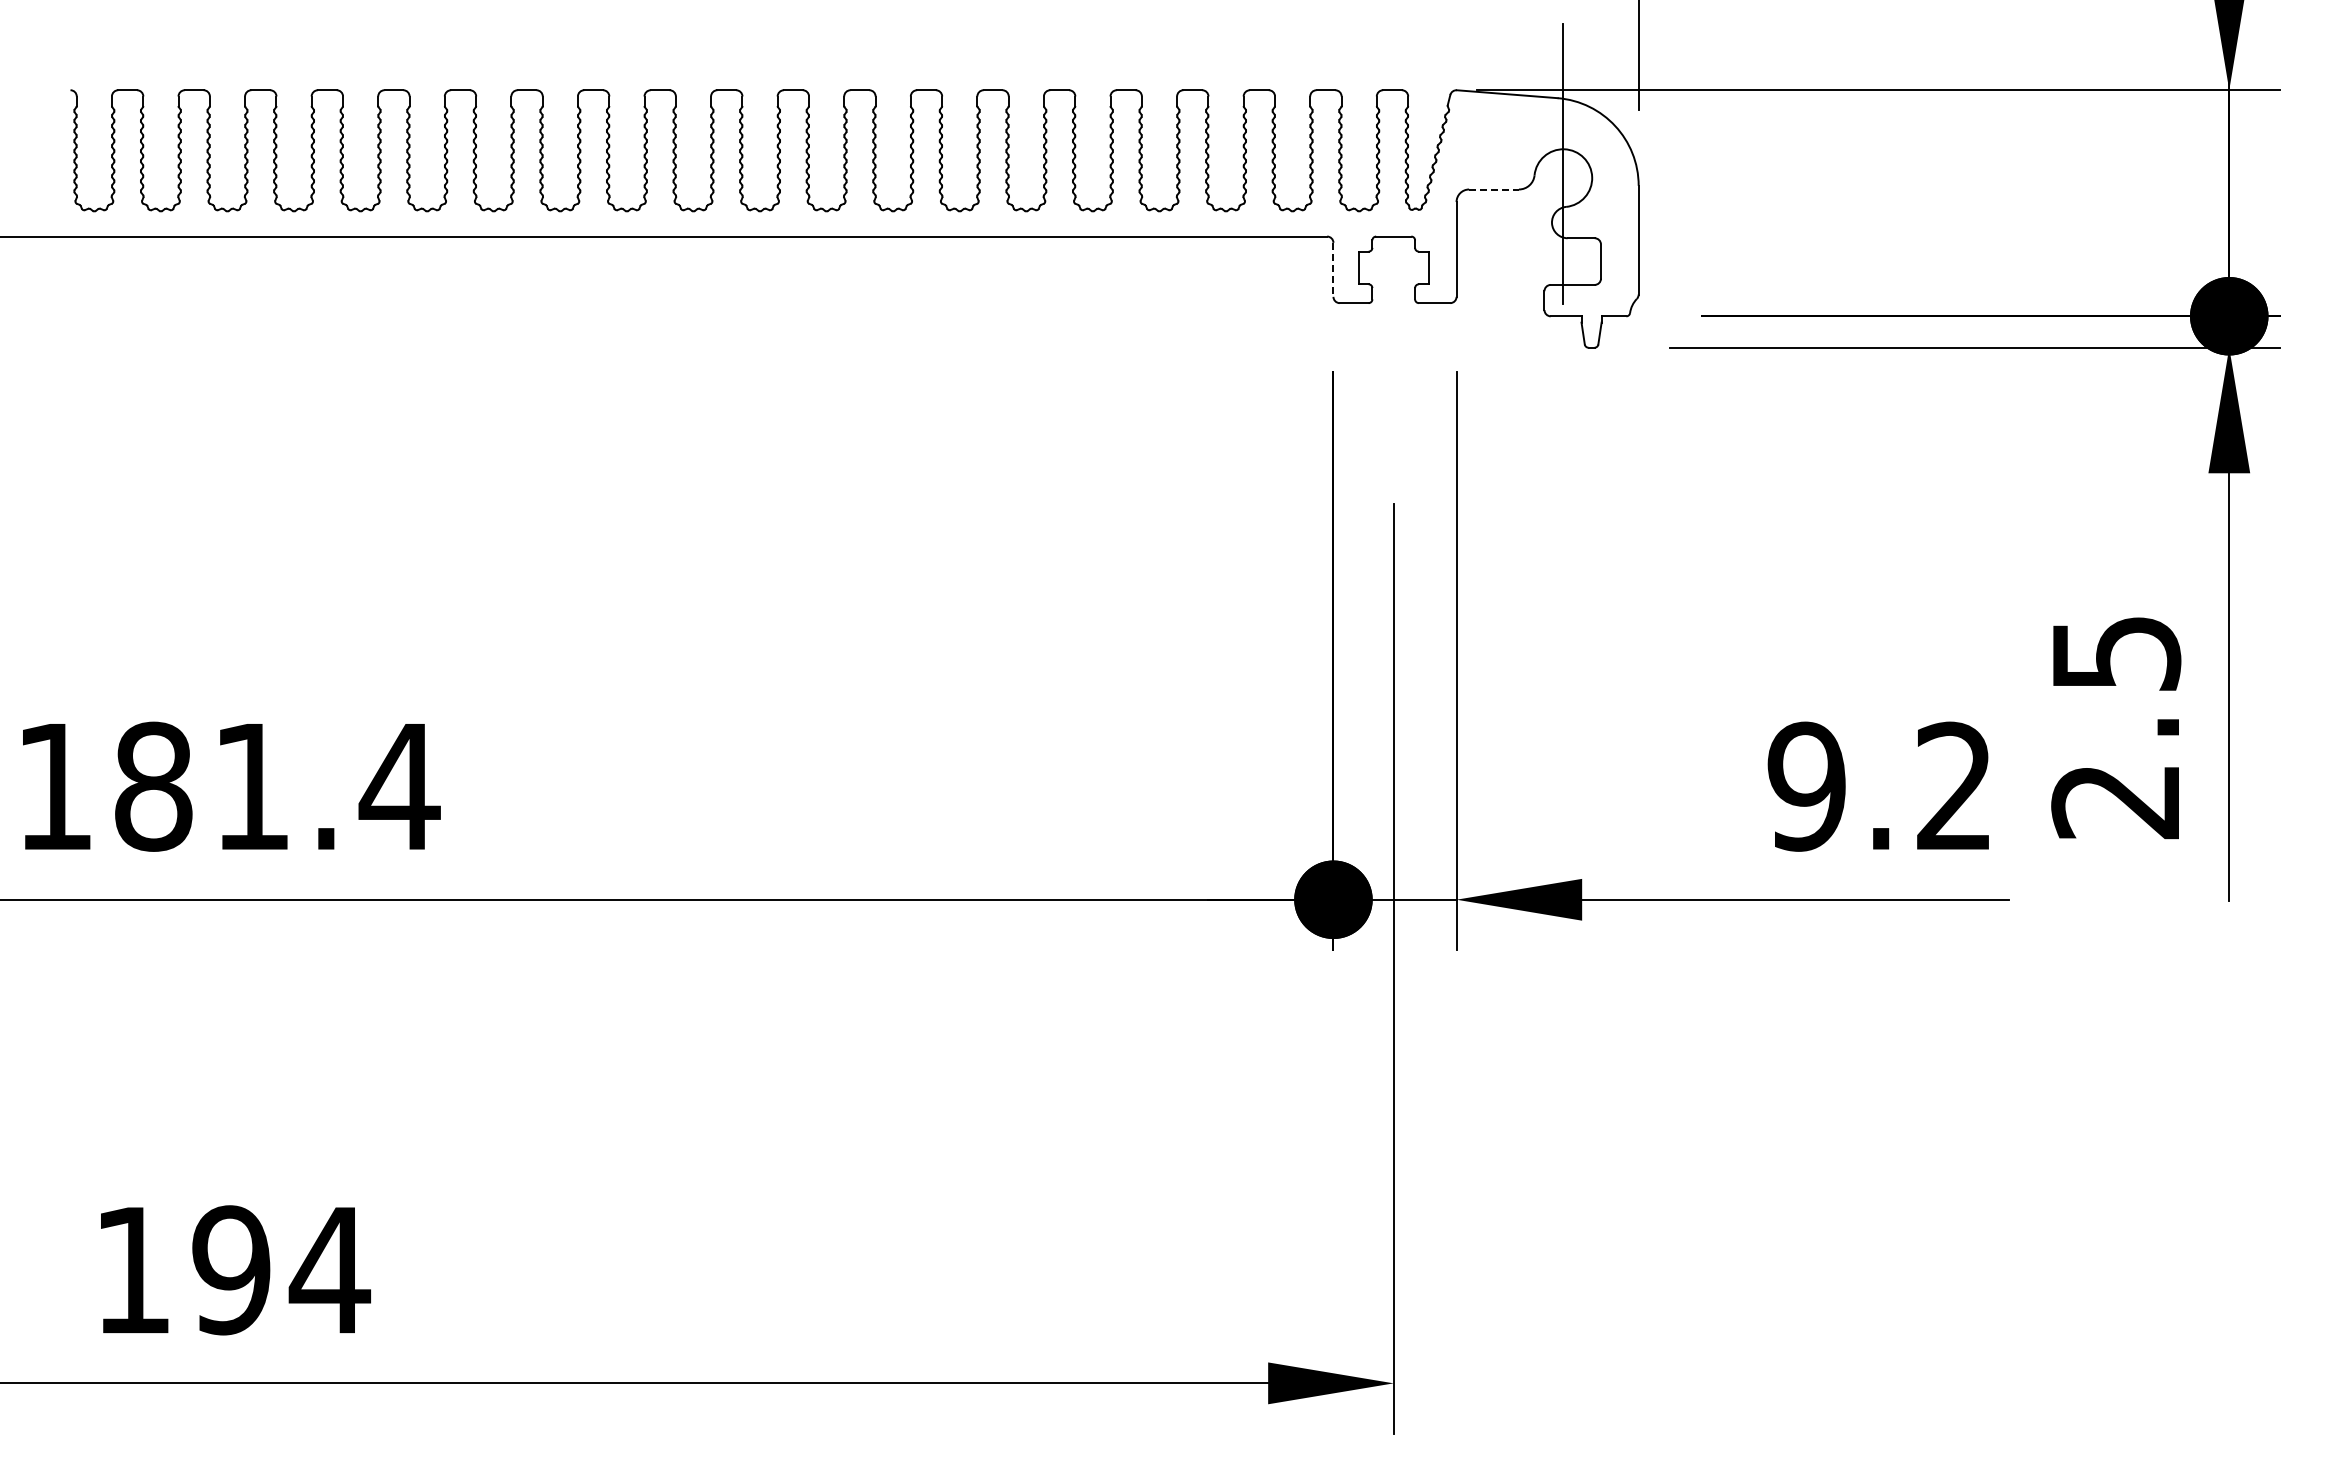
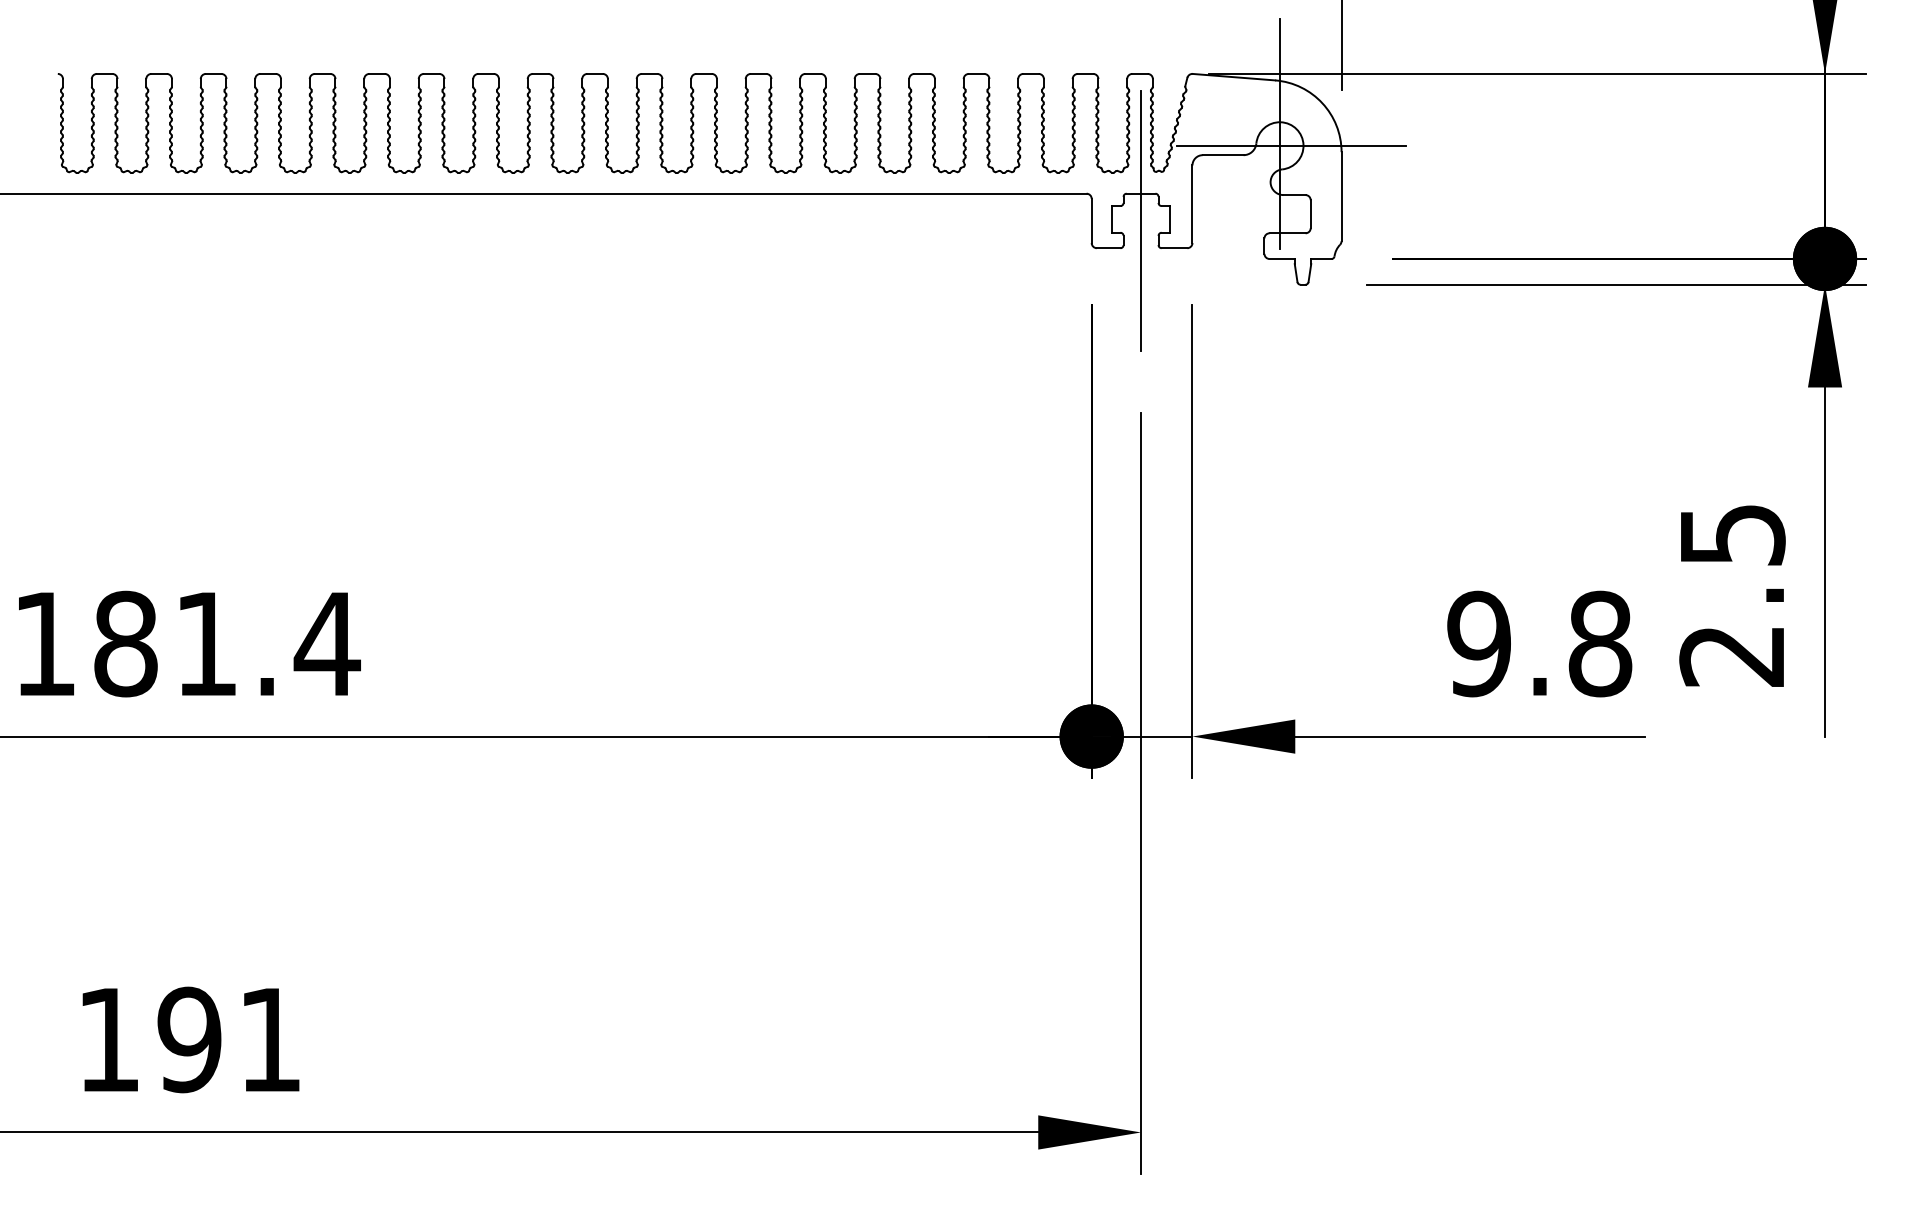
line: (1577, 178) -> (1291, 146), added
line: (1494, 189) -> (1223, 155), dashed -> solid
line: (1393, 269) -> (1140, 220), added
line: (1333, 270) -> (1091, 221), dashed -> solid
text: (1954, 786) -> (1600, 643), 9.2 -> 9.8
text: (329, 1270) -> (269, 1040), 194 -> 191

